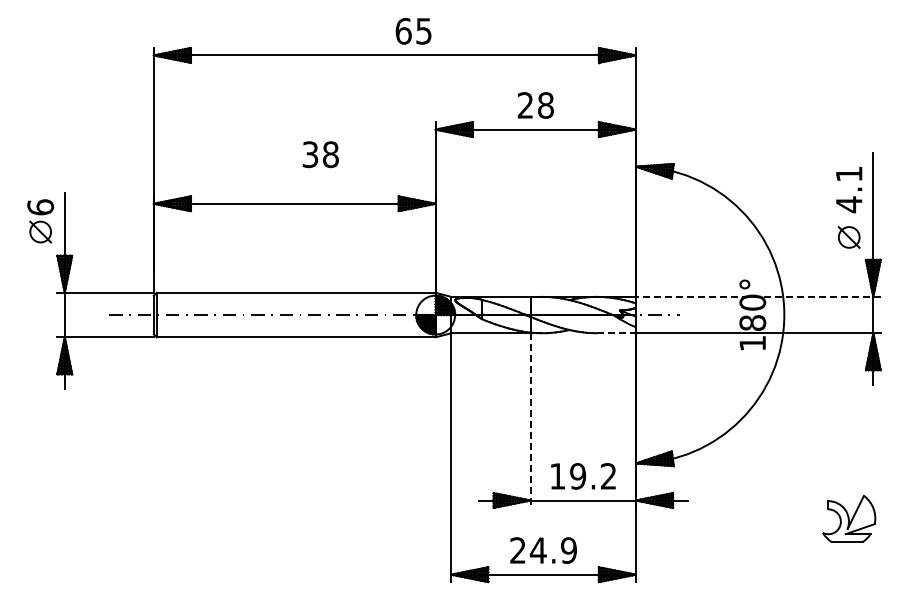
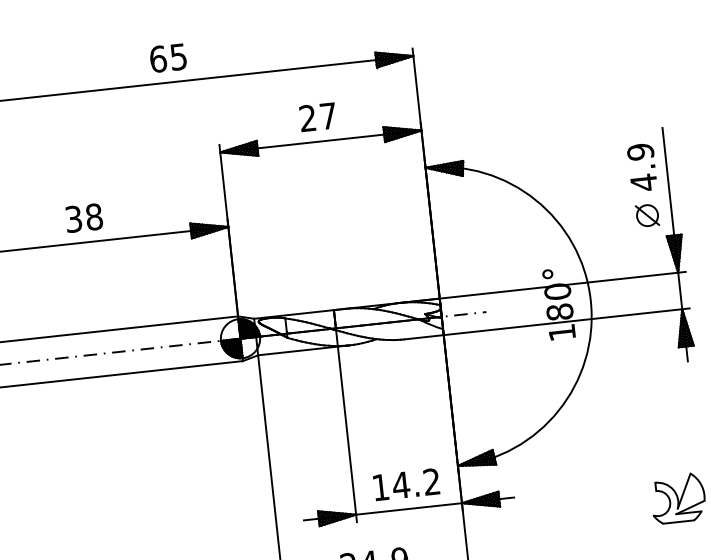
text: (413, 31) -> (168, 58), moved
text: (545, 105) -> (327, 116), 28 -> 27
text: (320, 154) -> (83, 217), moved
text: (848, 174) -> (639, 152), 4.1 -> 4.9
line: (757, 296) -> (561, 284), dashed -> solid
line: (616, 333) -> (424, 337), dashed -> solid
line: (530, 421) -> (347, 435), dashed -> solid
text: (577, 476) -> (400, 485), 19.2 -> 14.2

